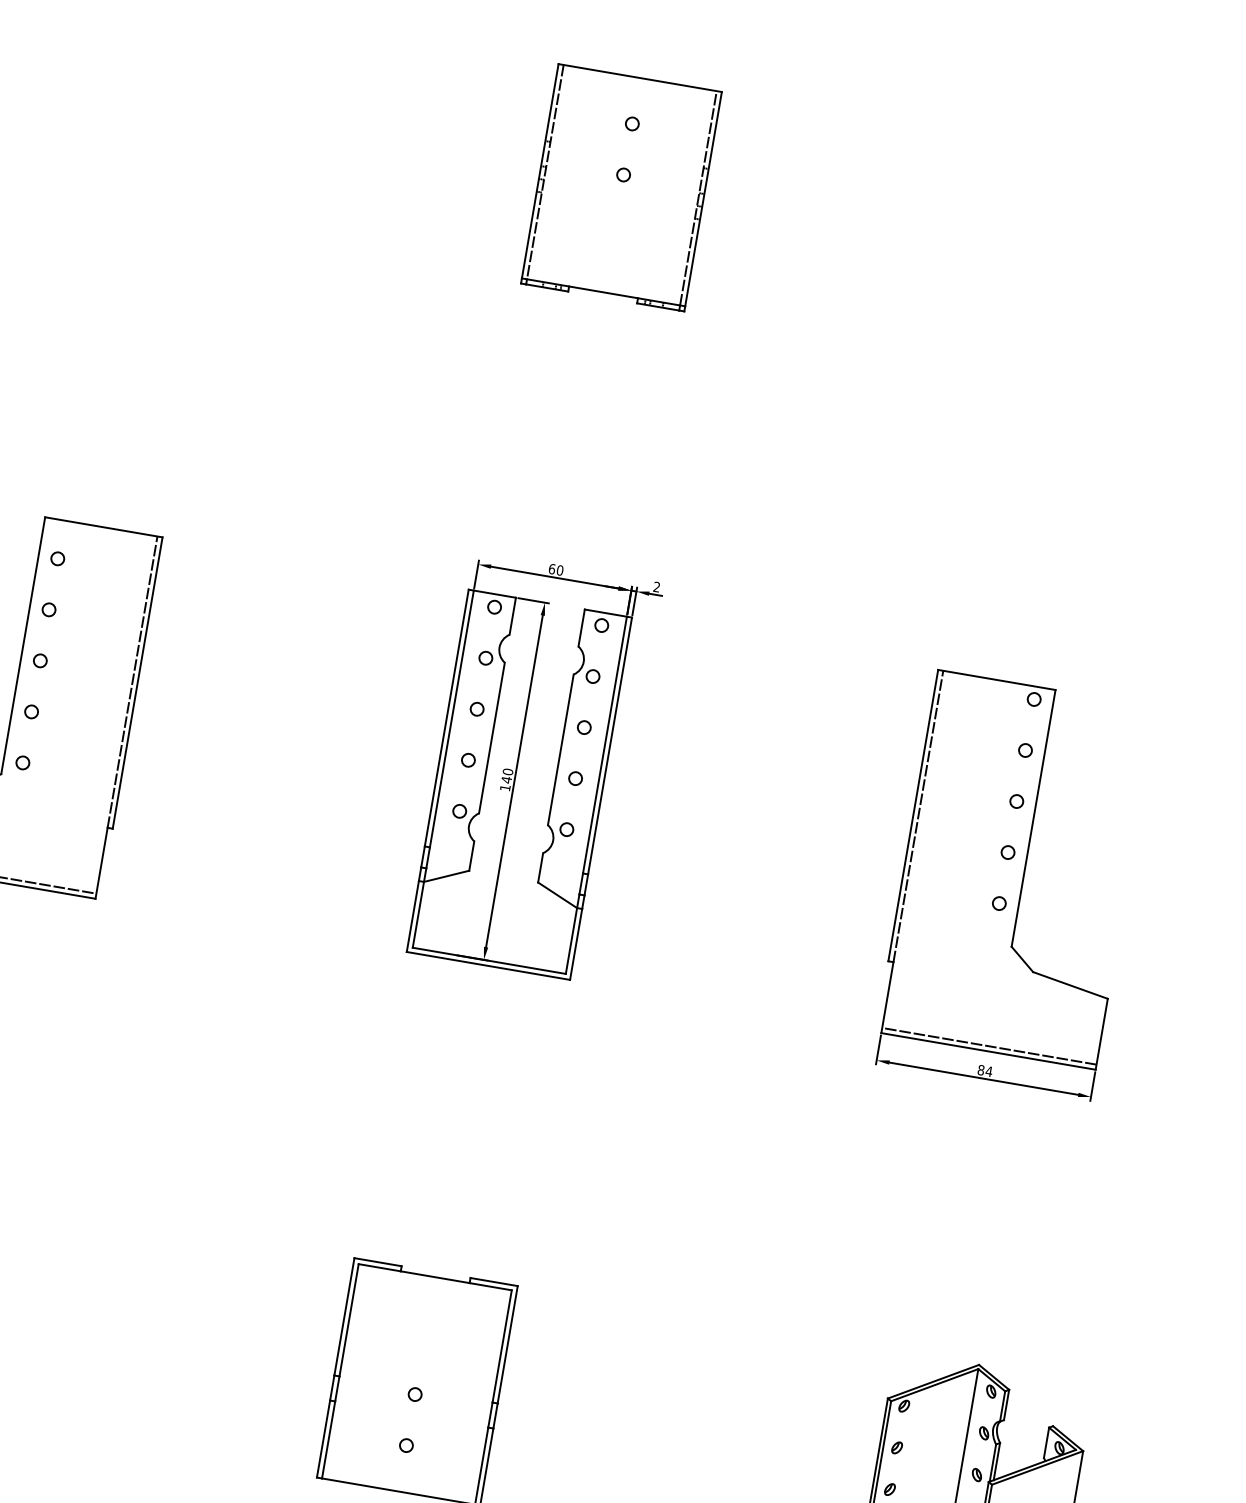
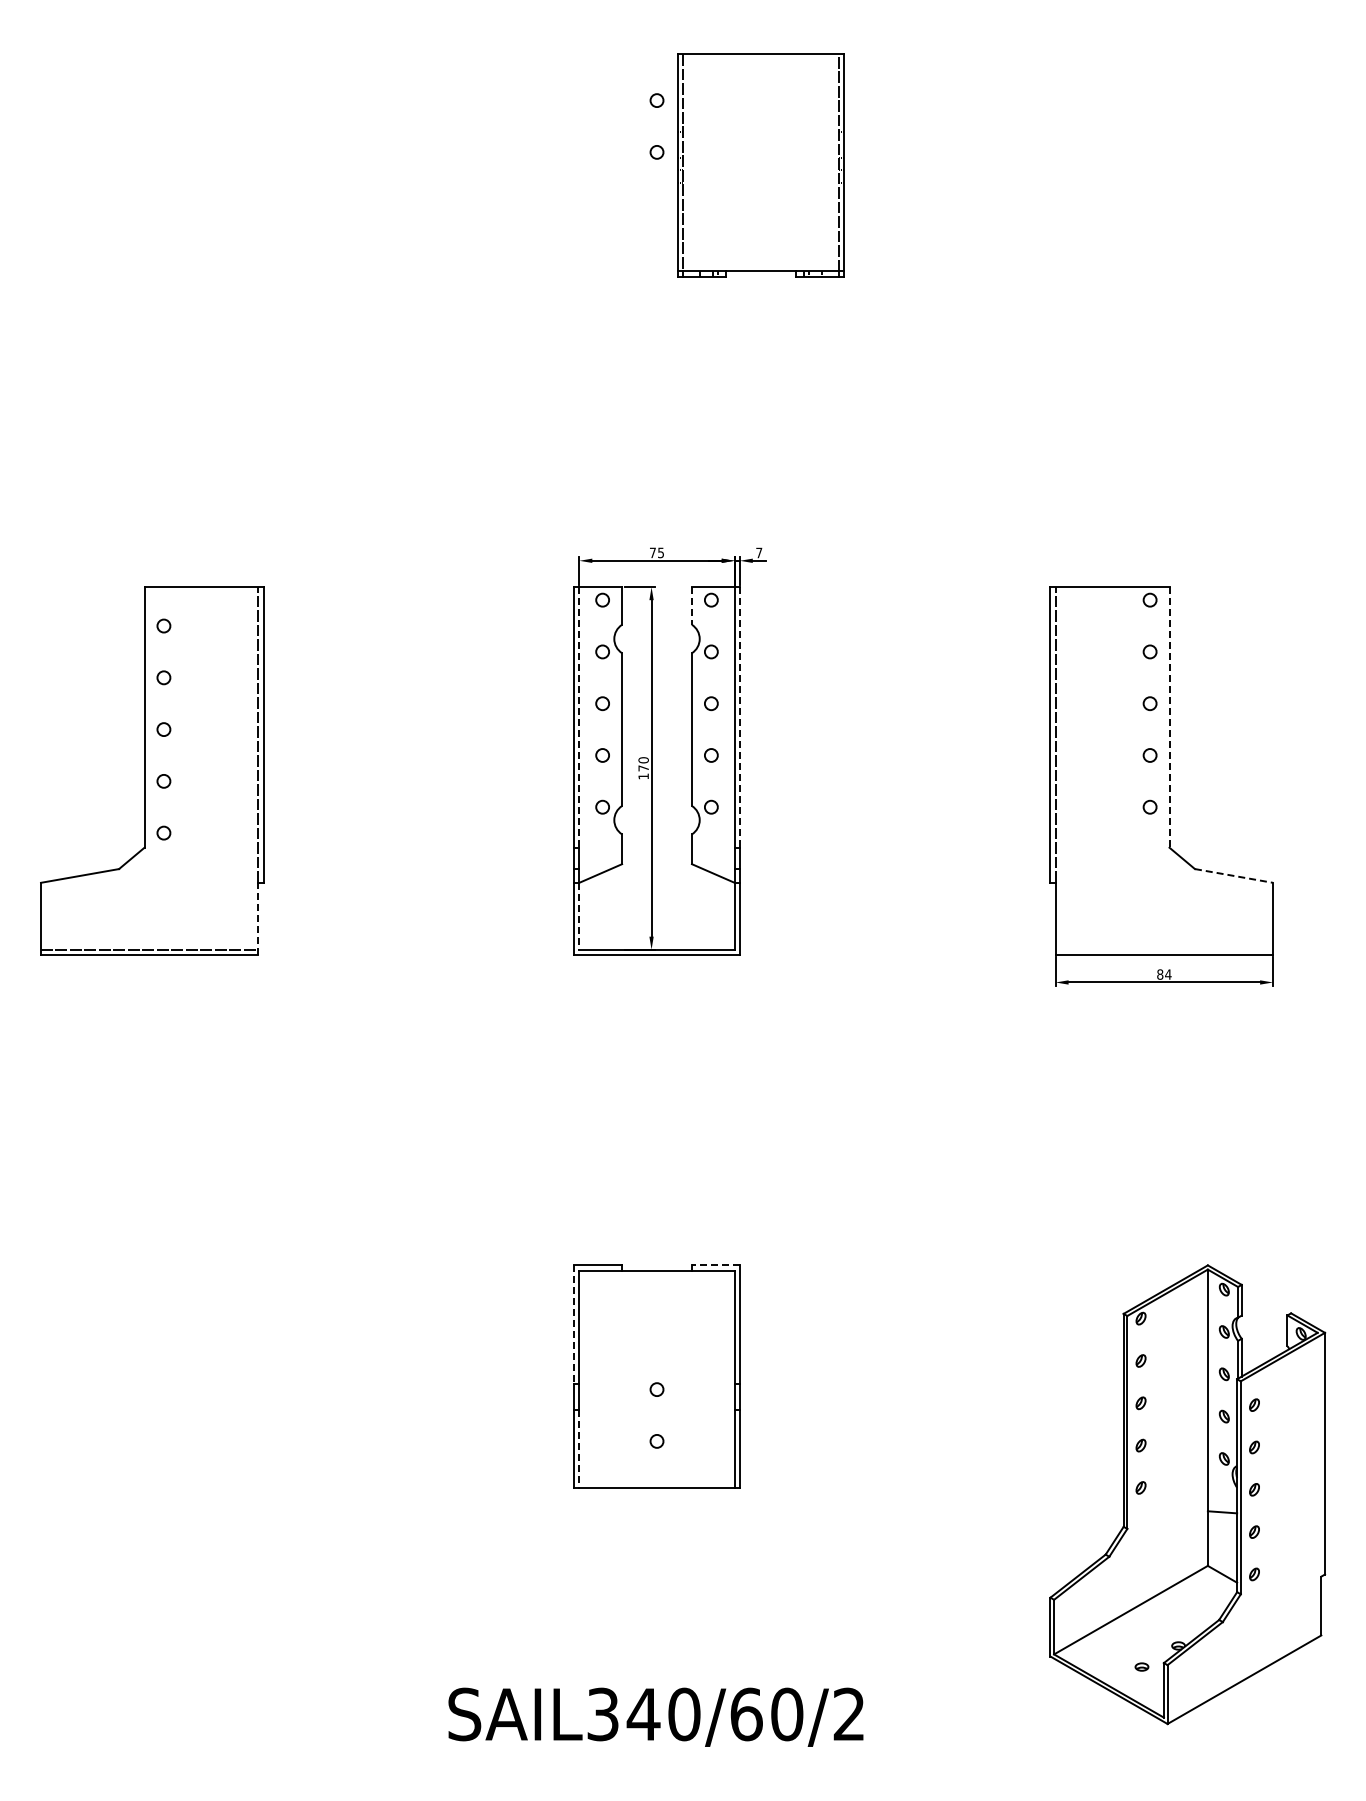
part: (620, 187) -> (760, 165), moved
text: (555, 569) -> (656, 552), 60 -> 75
text: (657, 586) -> (759, 552), 2 -> 7
line: (581, 628) -> (691, 606), solid -> dashed
line: (452, 718) -> (579, 717), solid -> dashed
line: (609, 745) -> (739, 717), solid -> dashed
text: (506, 780) -> (643, 768), 140 -> 170
line: (1033, 818) -> (1169, 717), solid -> dashed
line: (101, 863) -> (258, 918), solid -> dashed
line: (418, 915) -> (579, 916), solid -> dashed
line: (1071, 985) -> (1234, 875), solid -> dashed
line: (989, 1046) -> (1164, 949), removed
line: (493, 1282) -> (715, 1265), solid -> dashed
line: (344, 1316) -> (574, 1324), solid -> dashed
line: (328, 1440) -> (579, 1449), solid -> dashed

